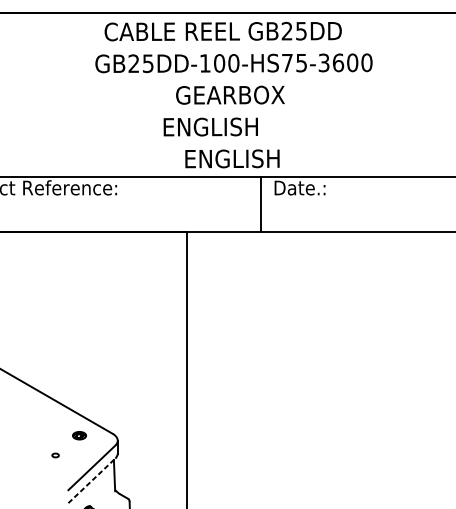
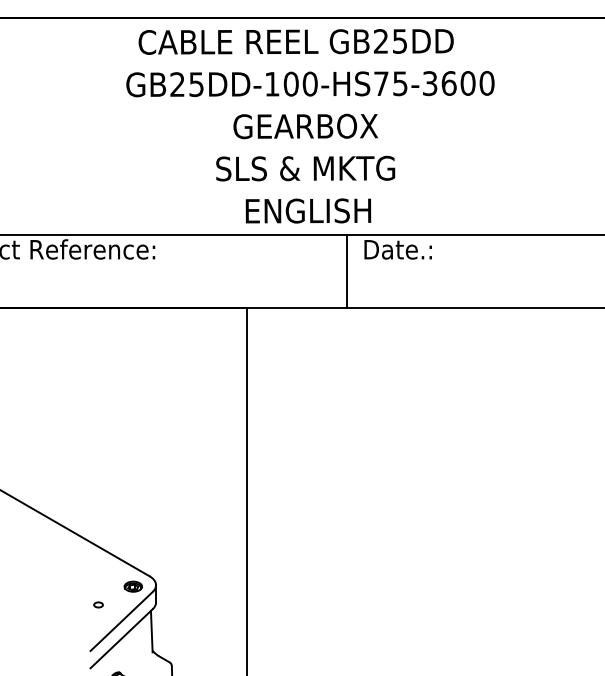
text: (230, 126) -> (305, 168), ENGLISH -> SLS & MKTG
part: (78, 435) -> (132, 586), moved
part: (55, 455) -> (98, 604), moved
line: (91, 480) -> (121, 638), dashed -> solid

